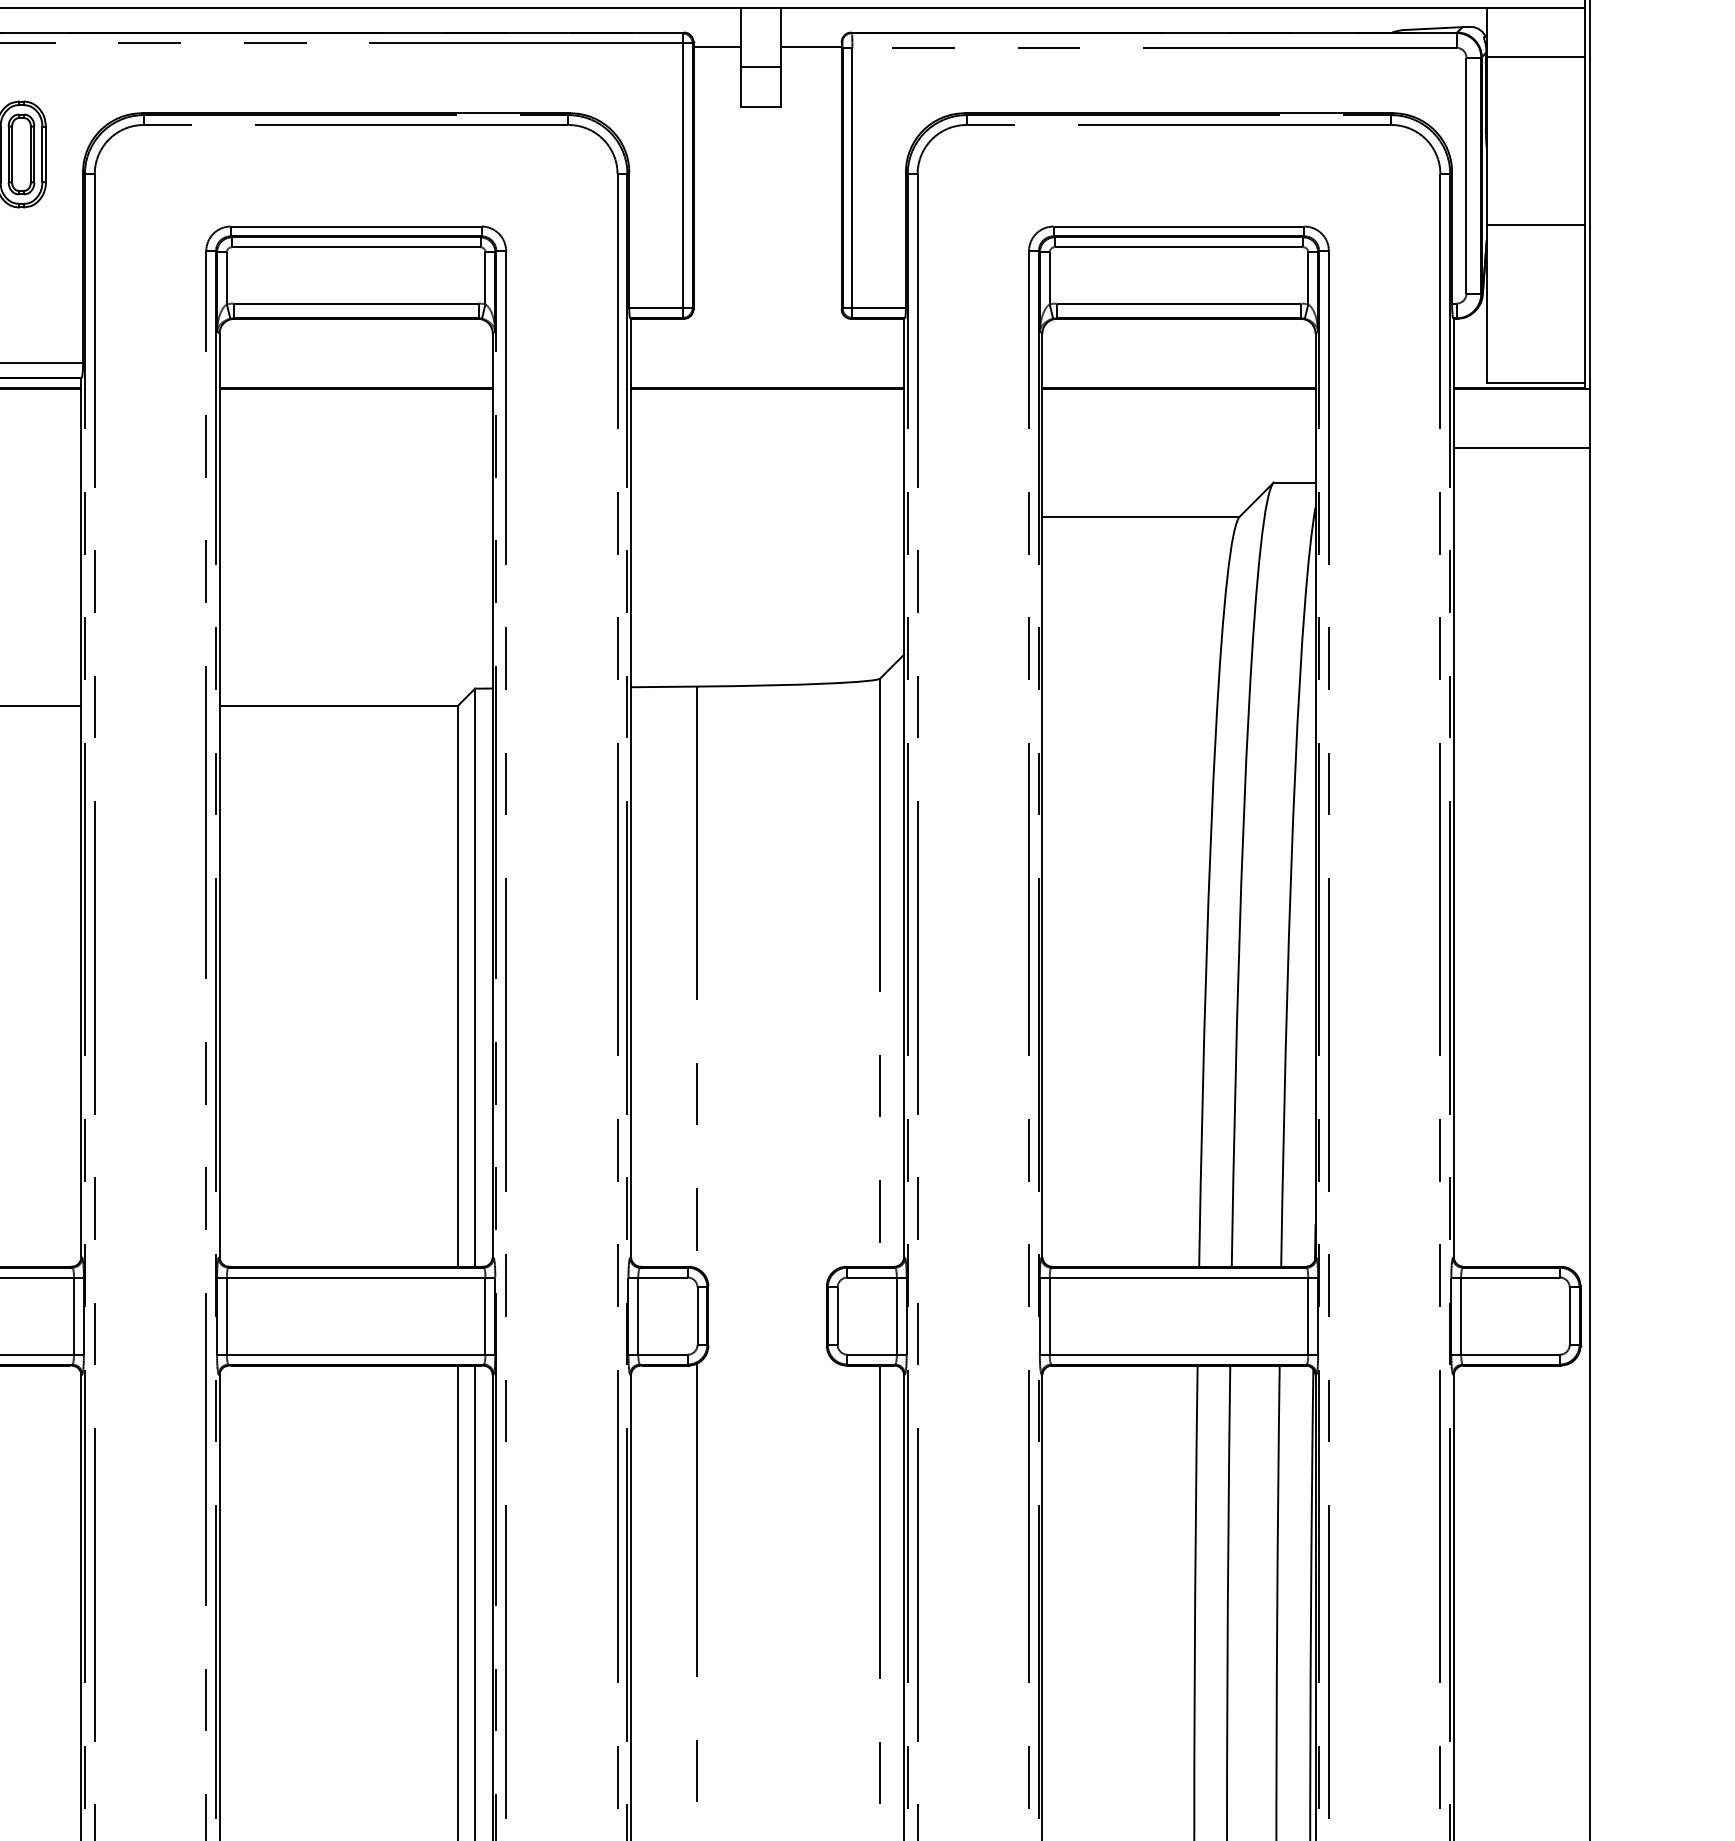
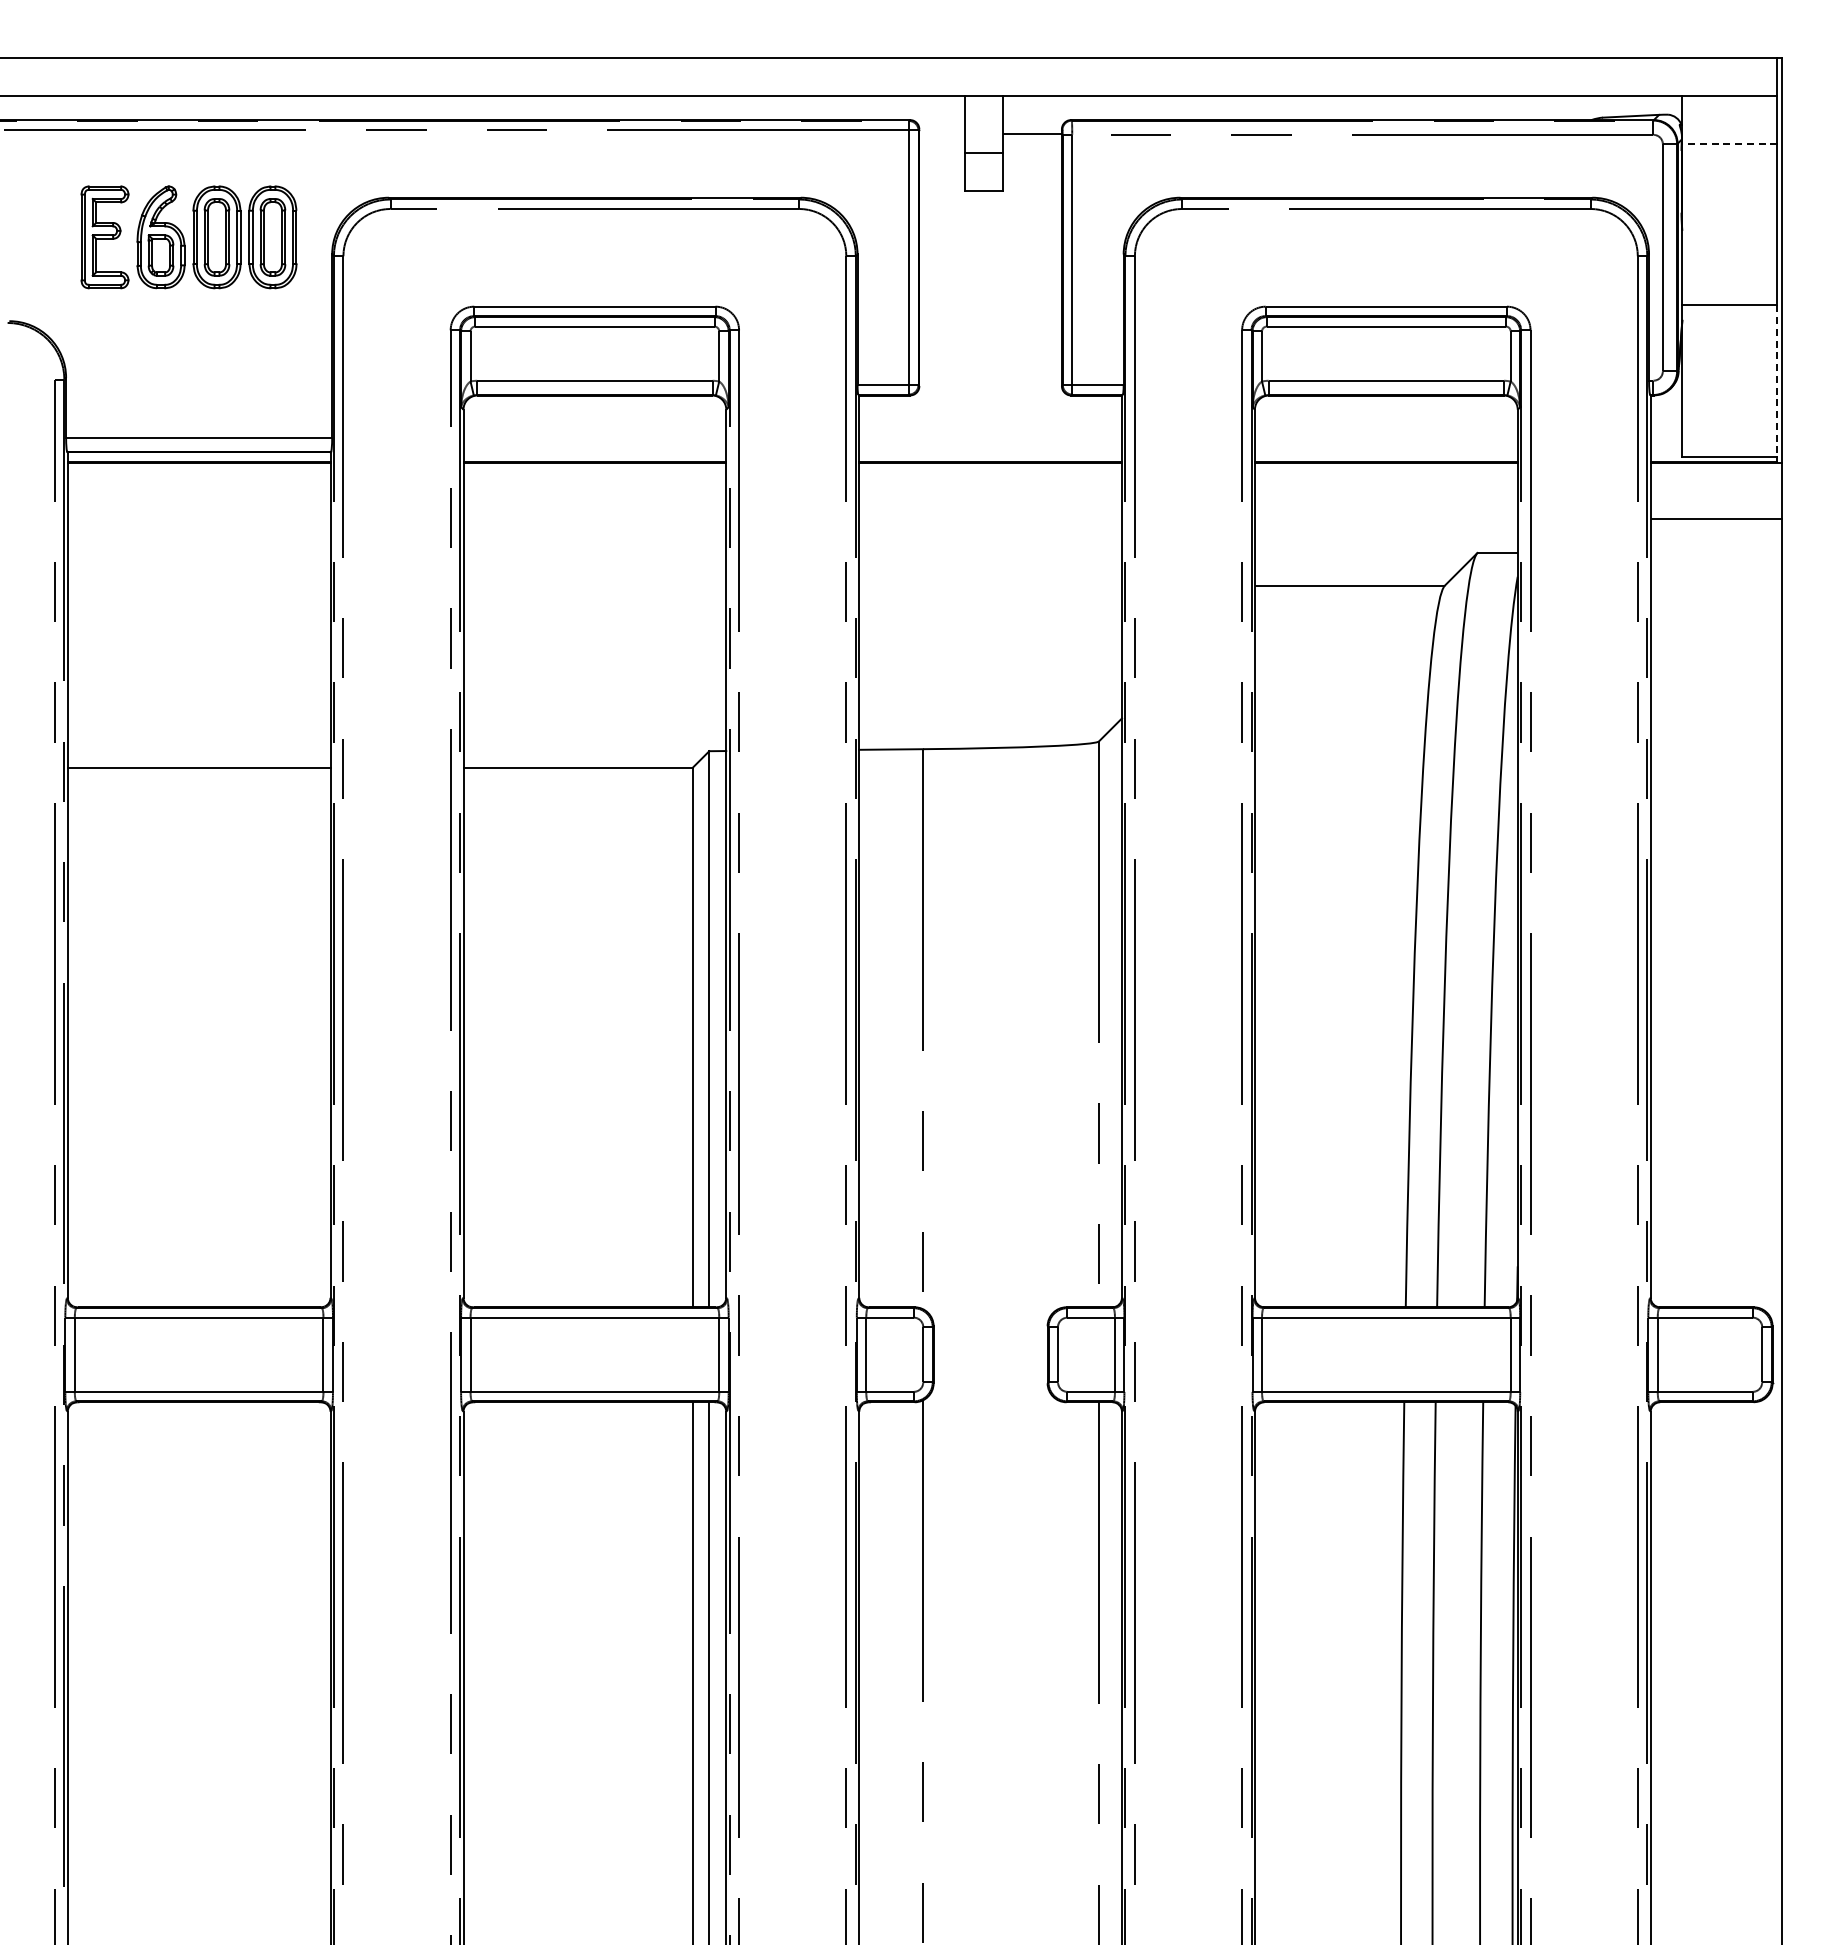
line: (717, 47) -> (942, 134), removed
line: (1535, 56) -> (1729, 143), solid -> dashed
line: (1585, 304) -> (1777, 381), solid -> dashed

